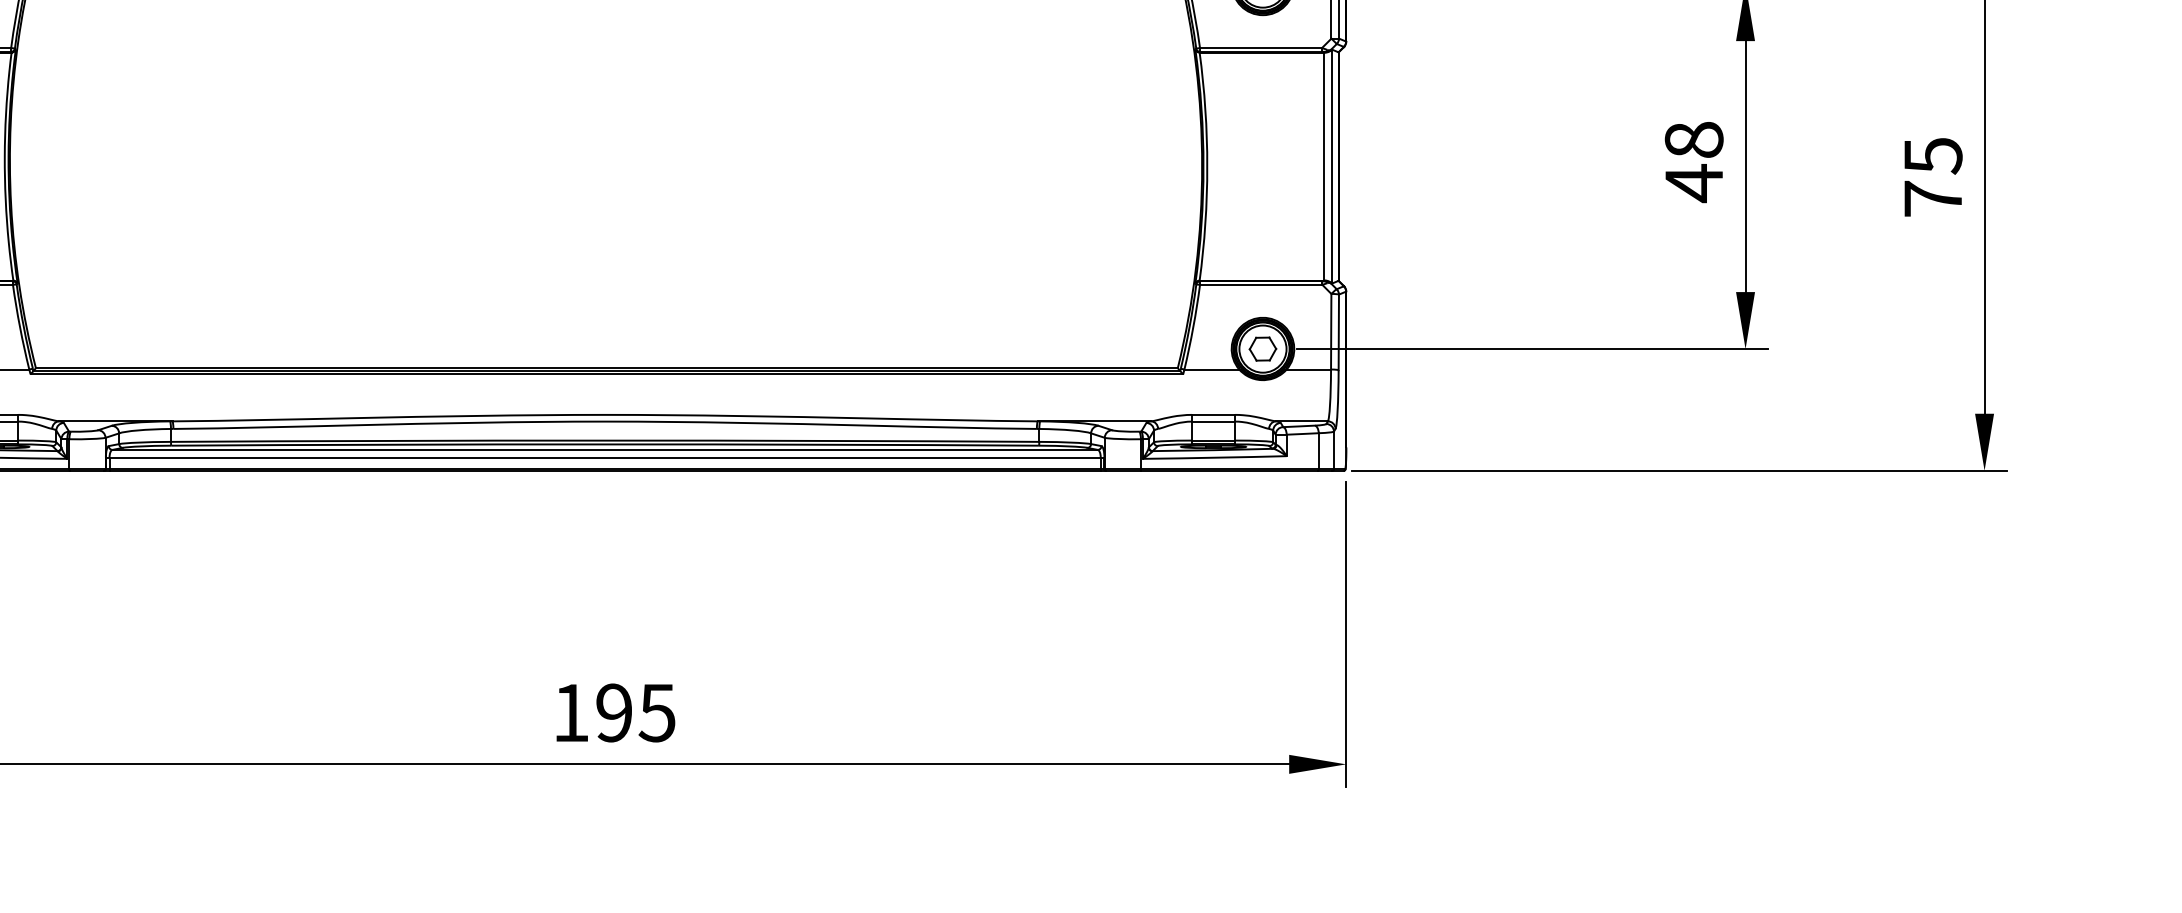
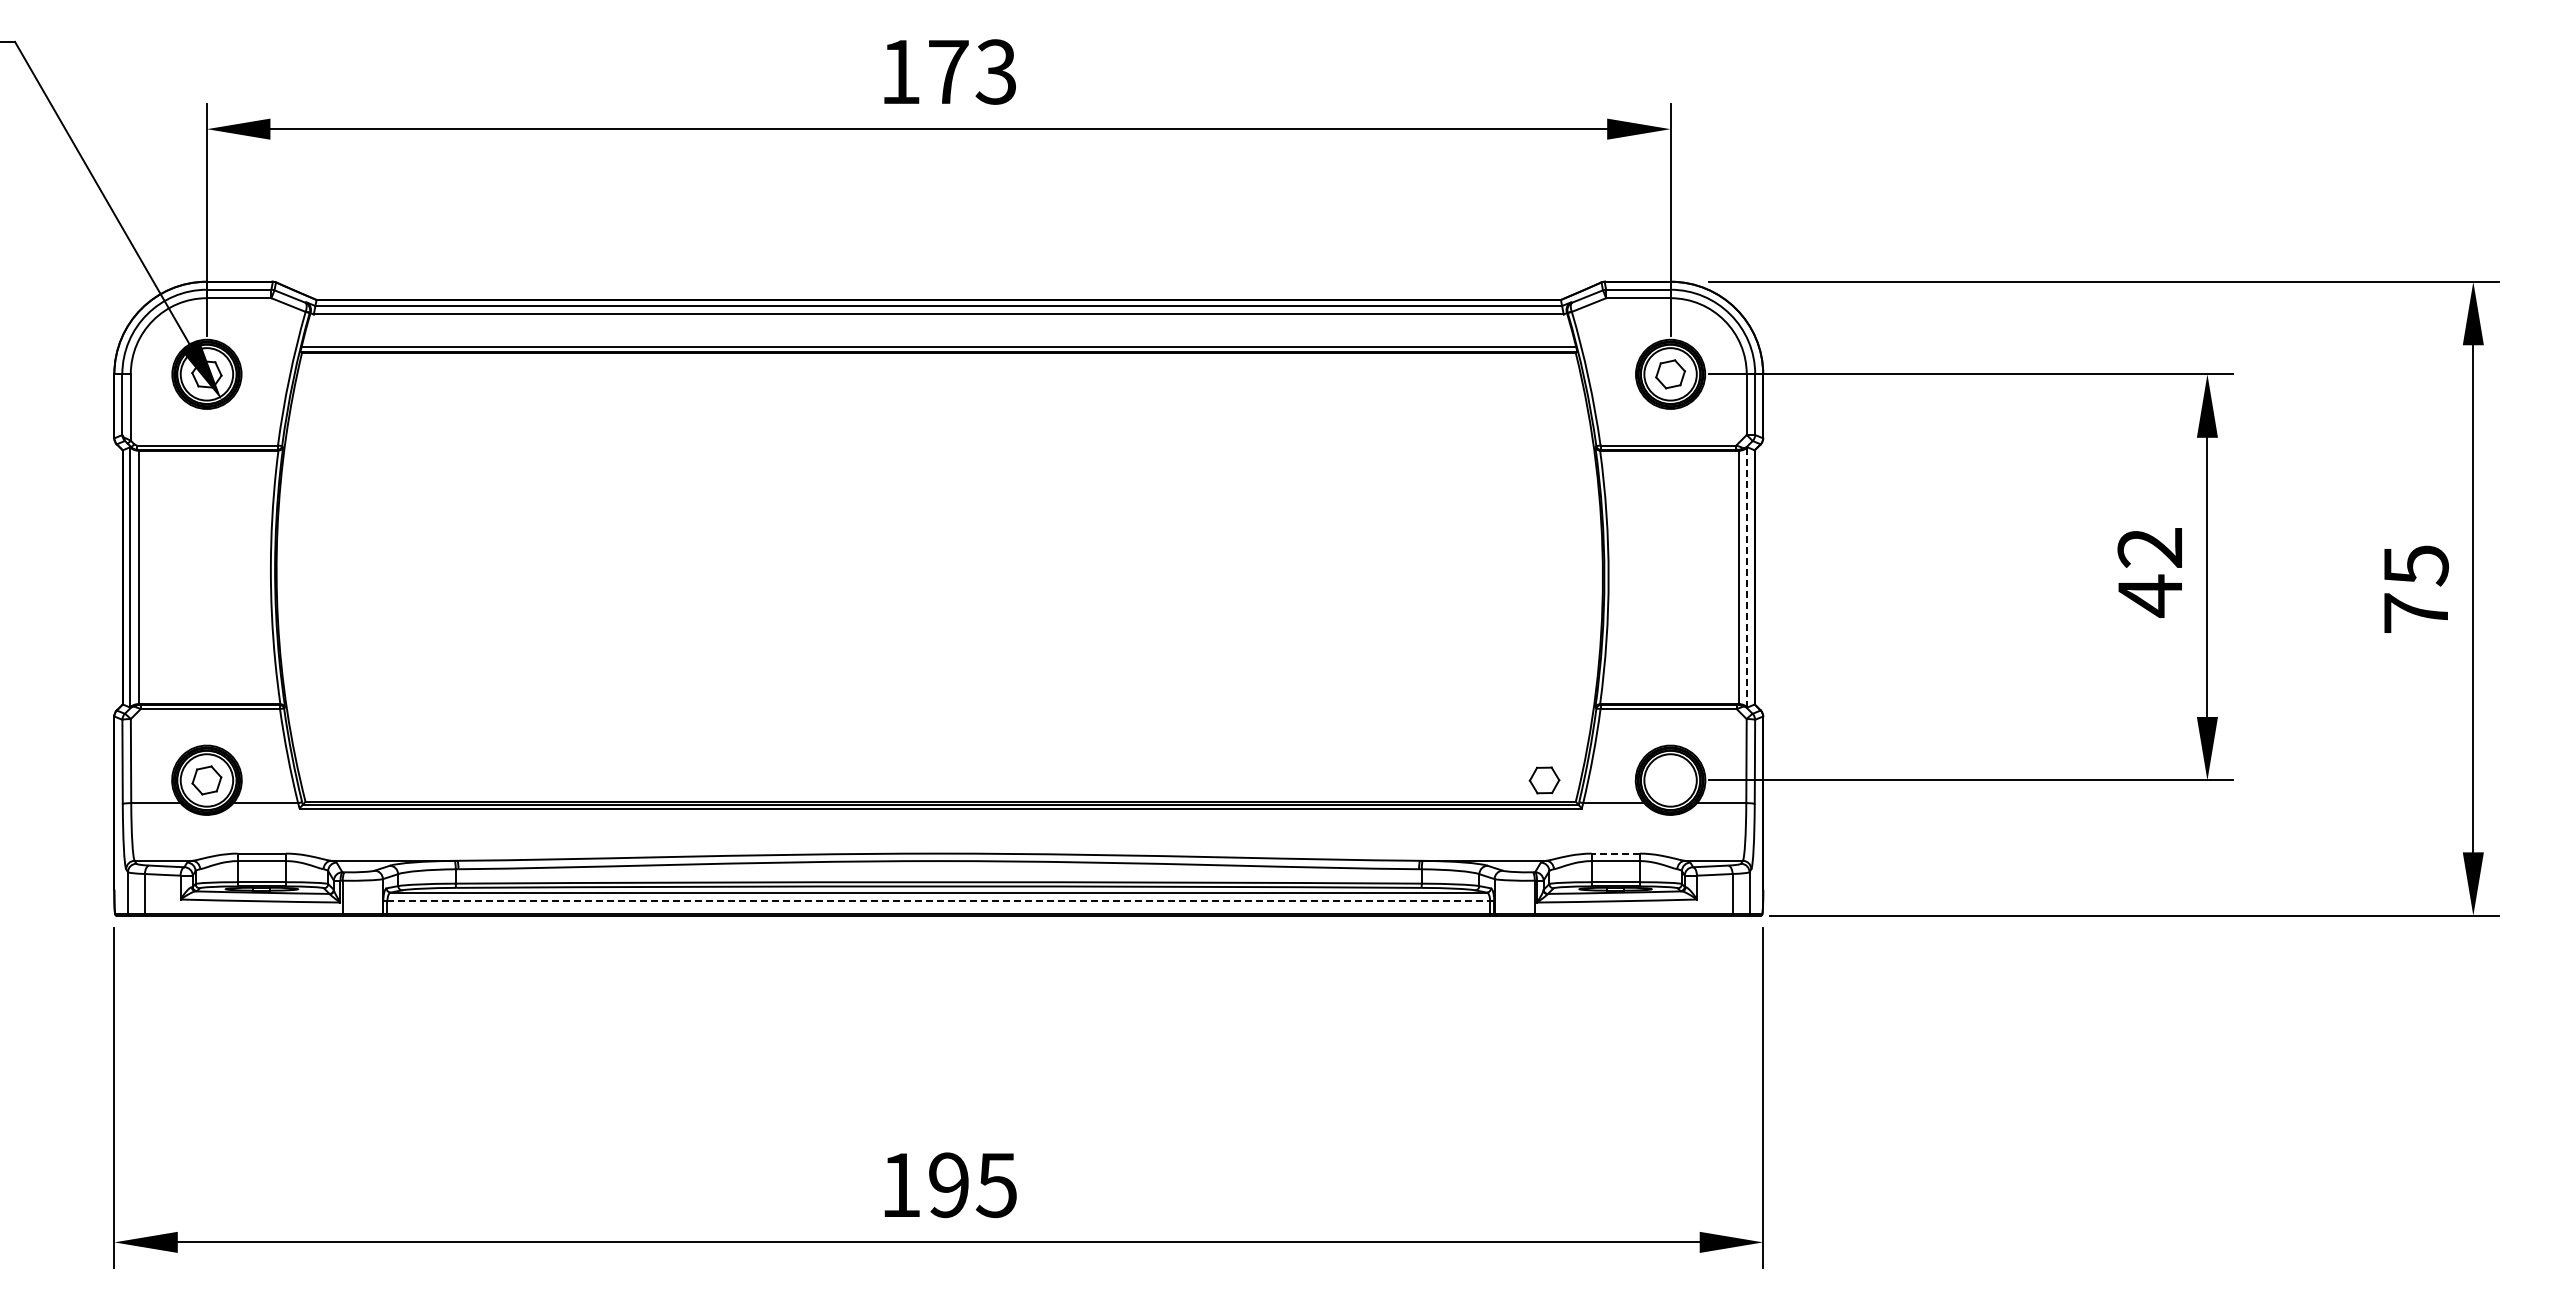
text: (1694, 139) -> (2150, 547), 48 -> 42
line: (1332, 165) -> (1747, 576), solid -> dashed
part: (1262, 349) -> (1544, 780), moved
line: (1213, 414) -> (1615, 853), solid -> dashed
line: (605, 457) -> (939, 901), solid -> dashed

